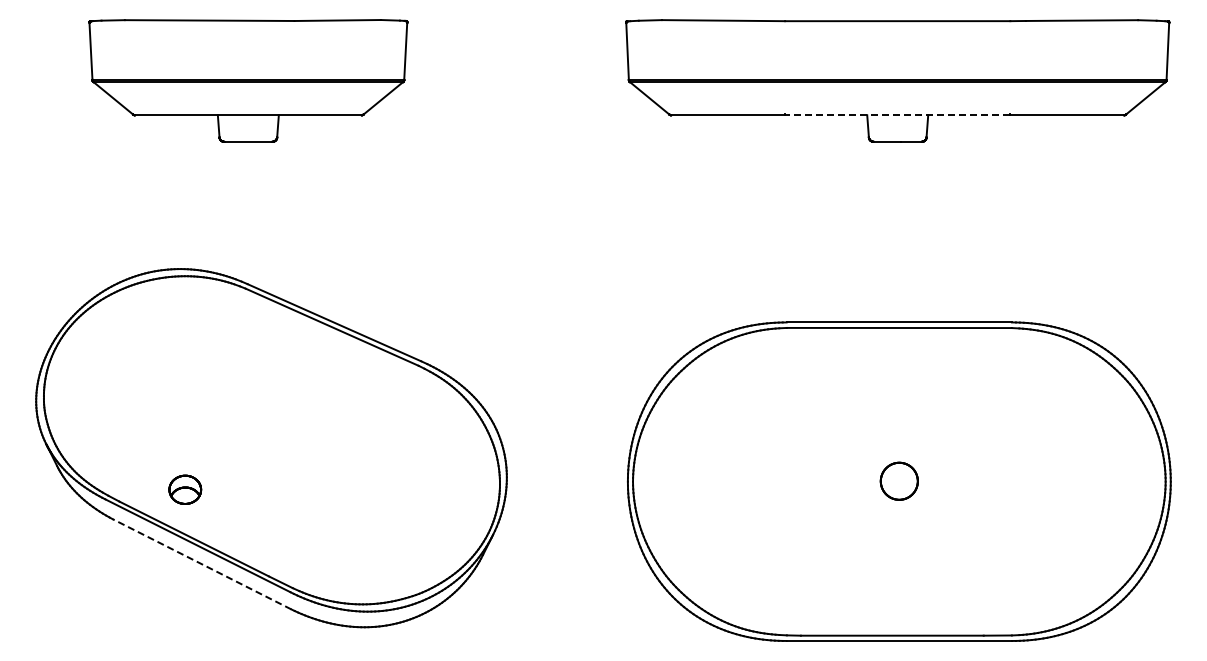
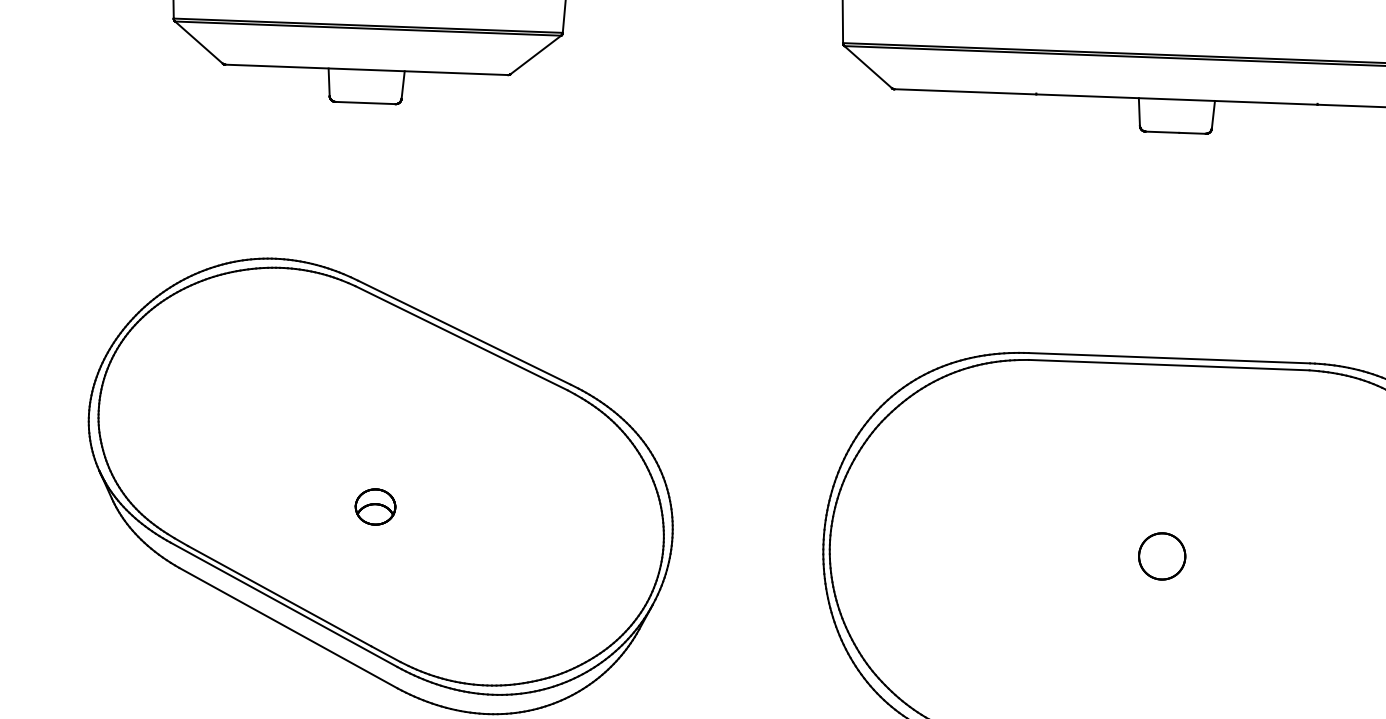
line: (897, 115) -> (1176, 99), dashed -> solid
part: (185, 489) -> (375, 506), moved
line: (202, 564) -> (288, 628), dashed -> solid

